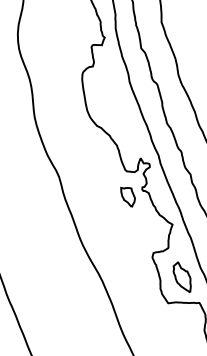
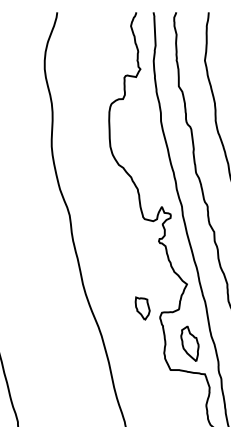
part: (128, 197) -> (142, 308), moved

